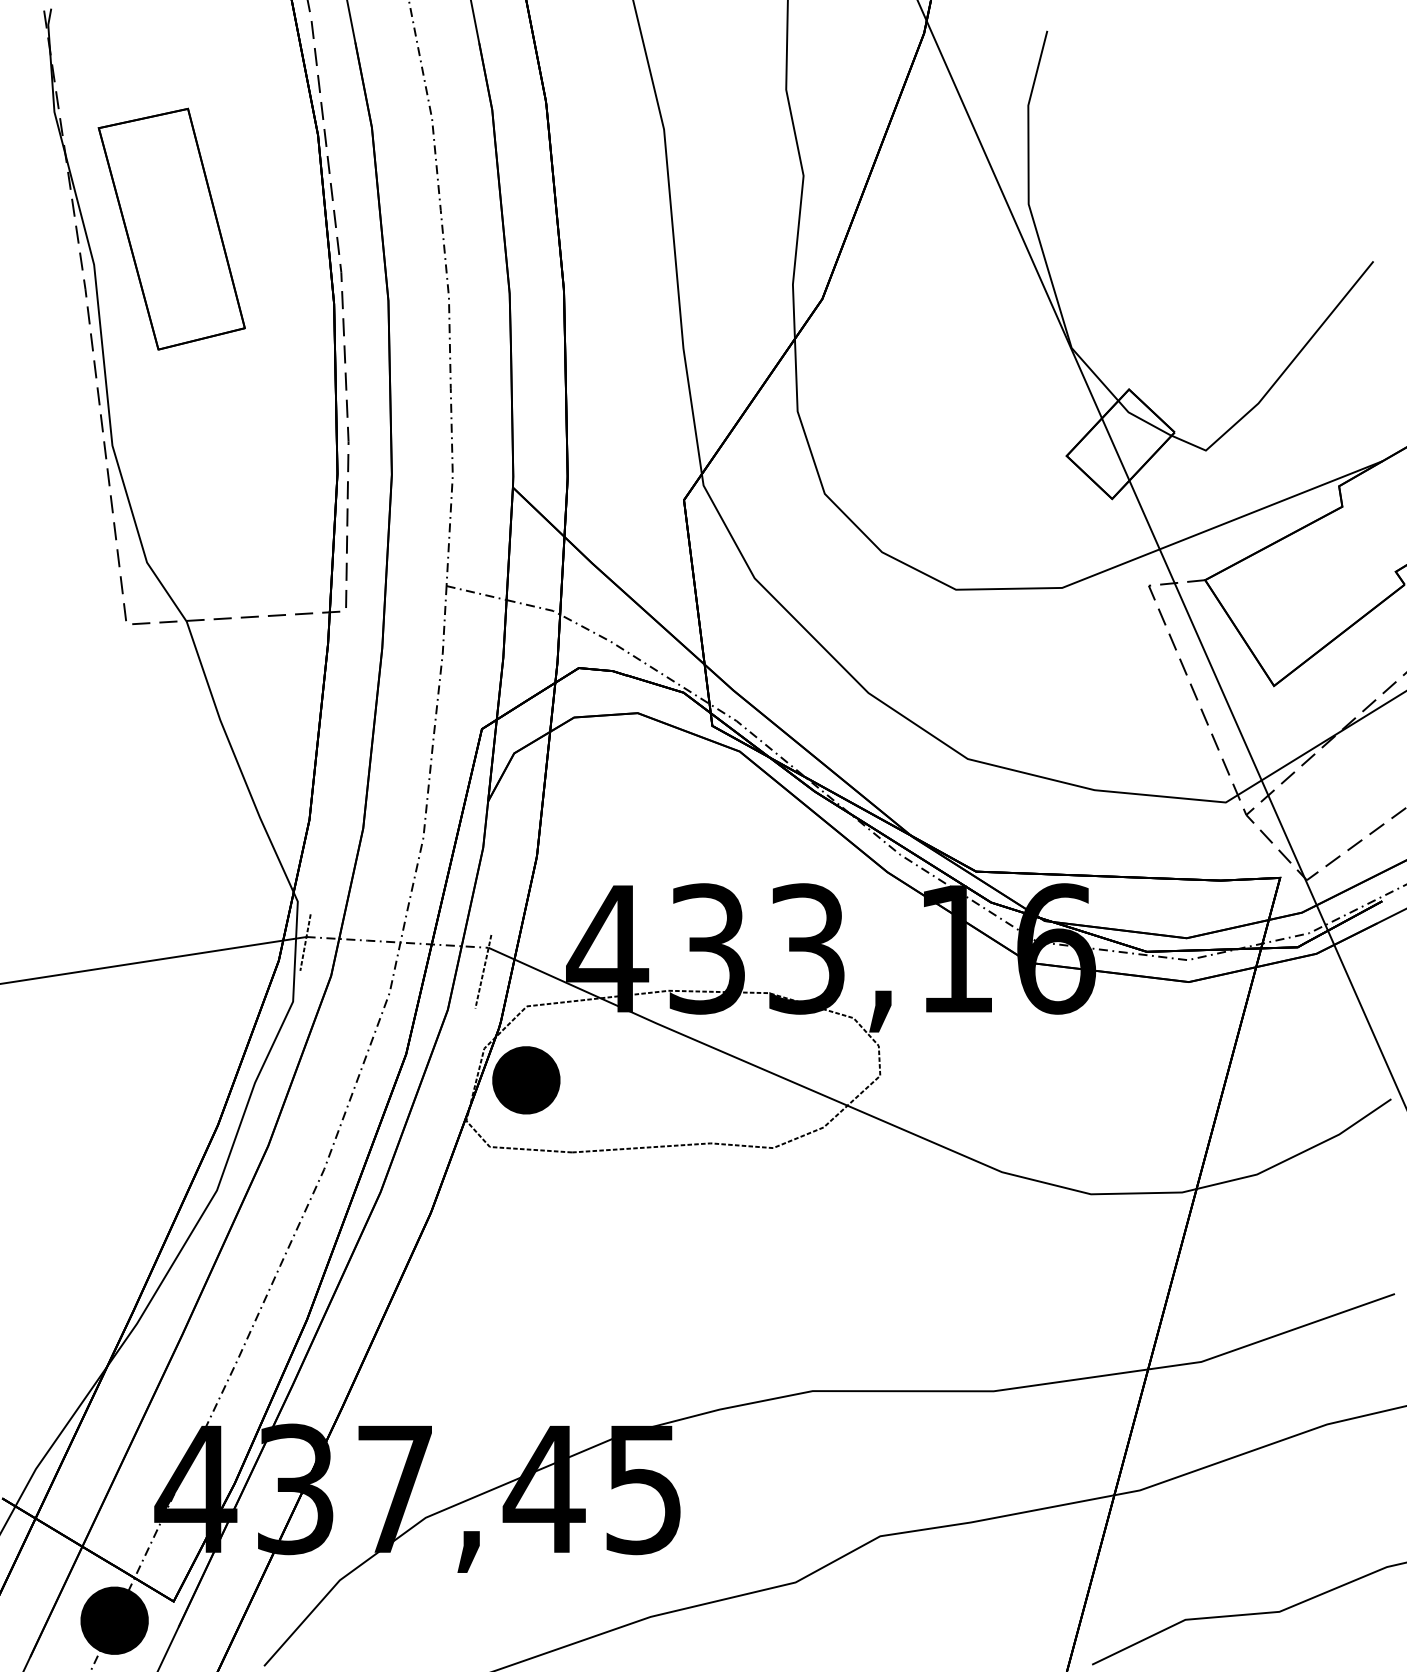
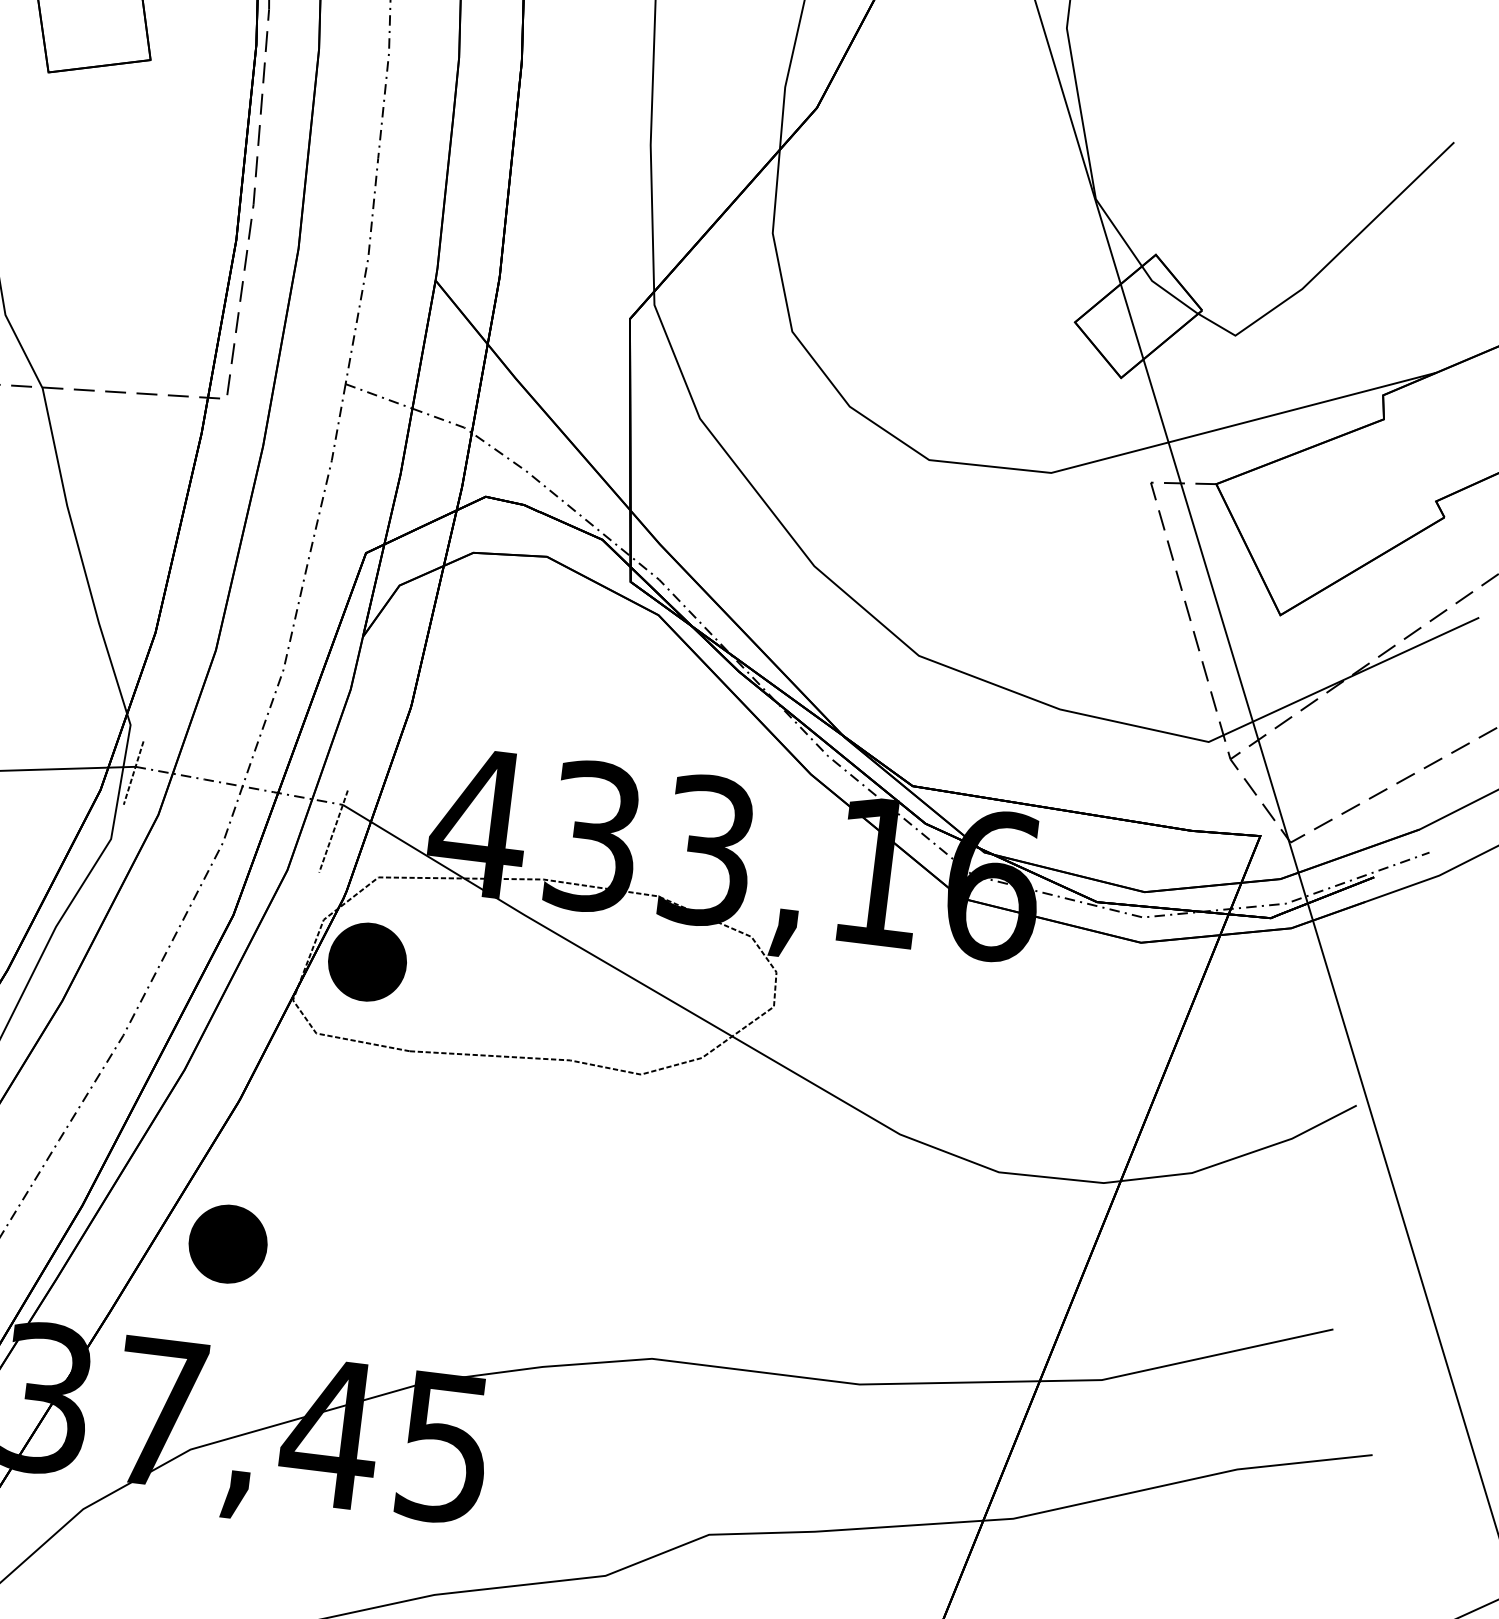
part: (436, 1337) -> (228, 1244), added

